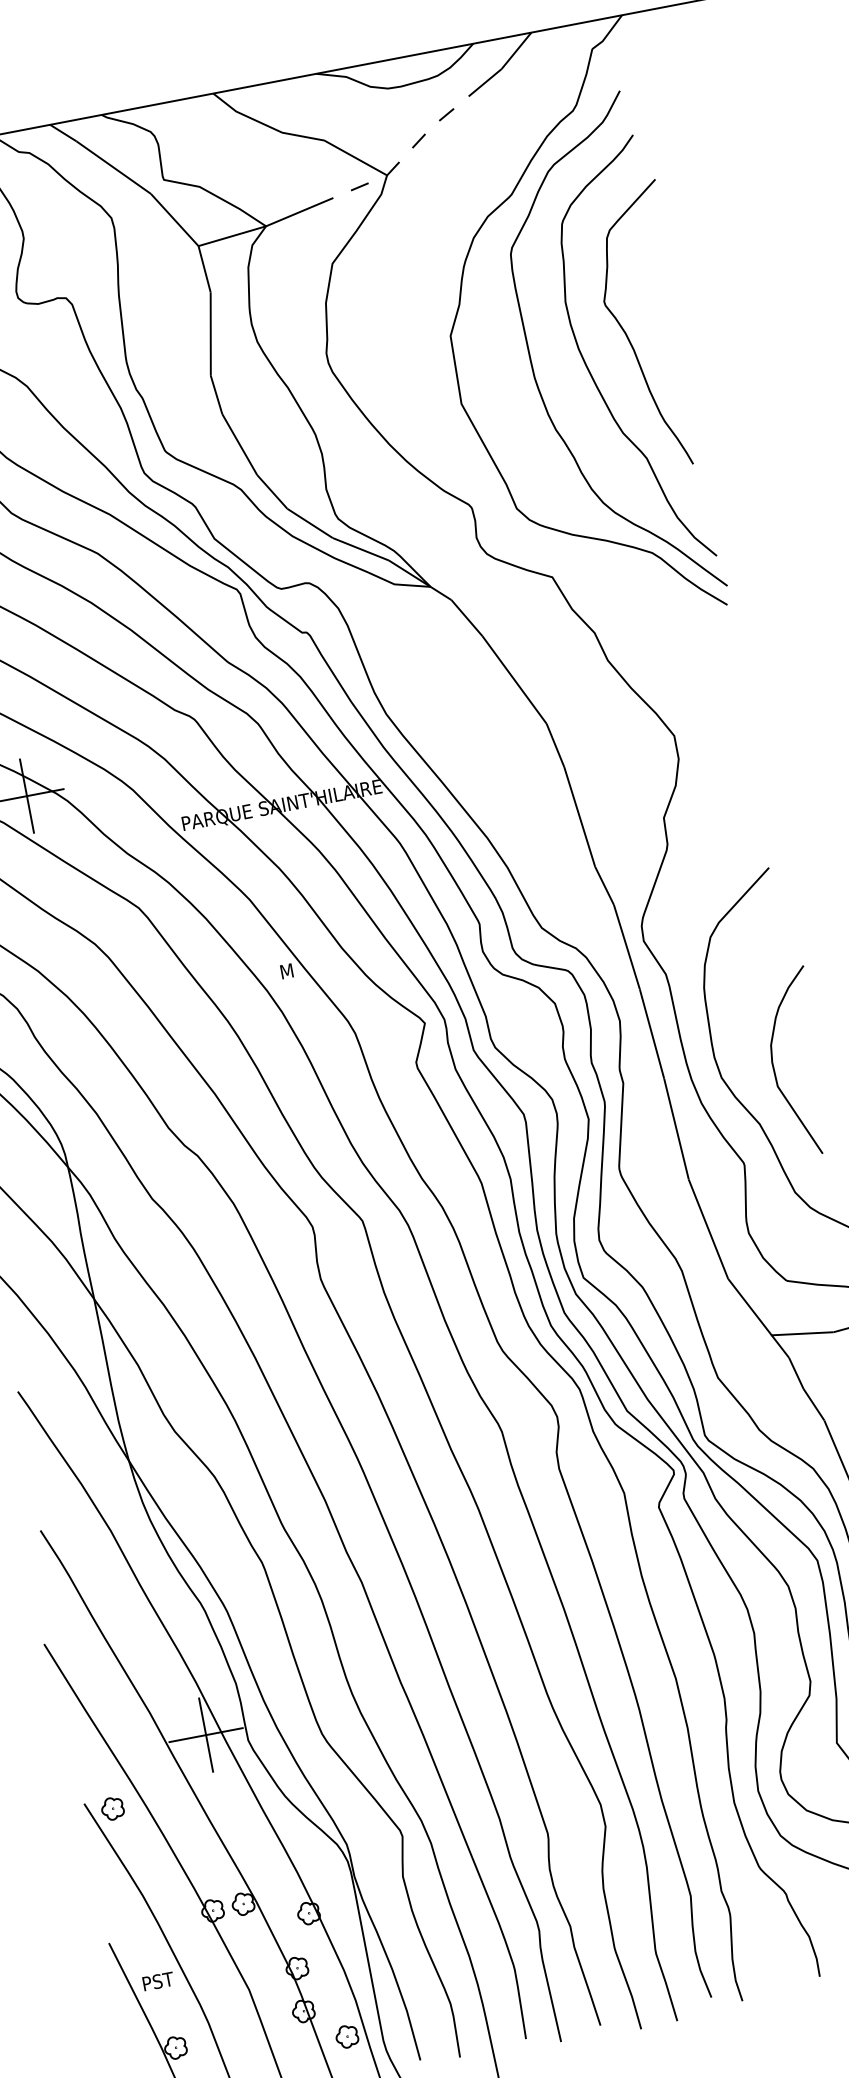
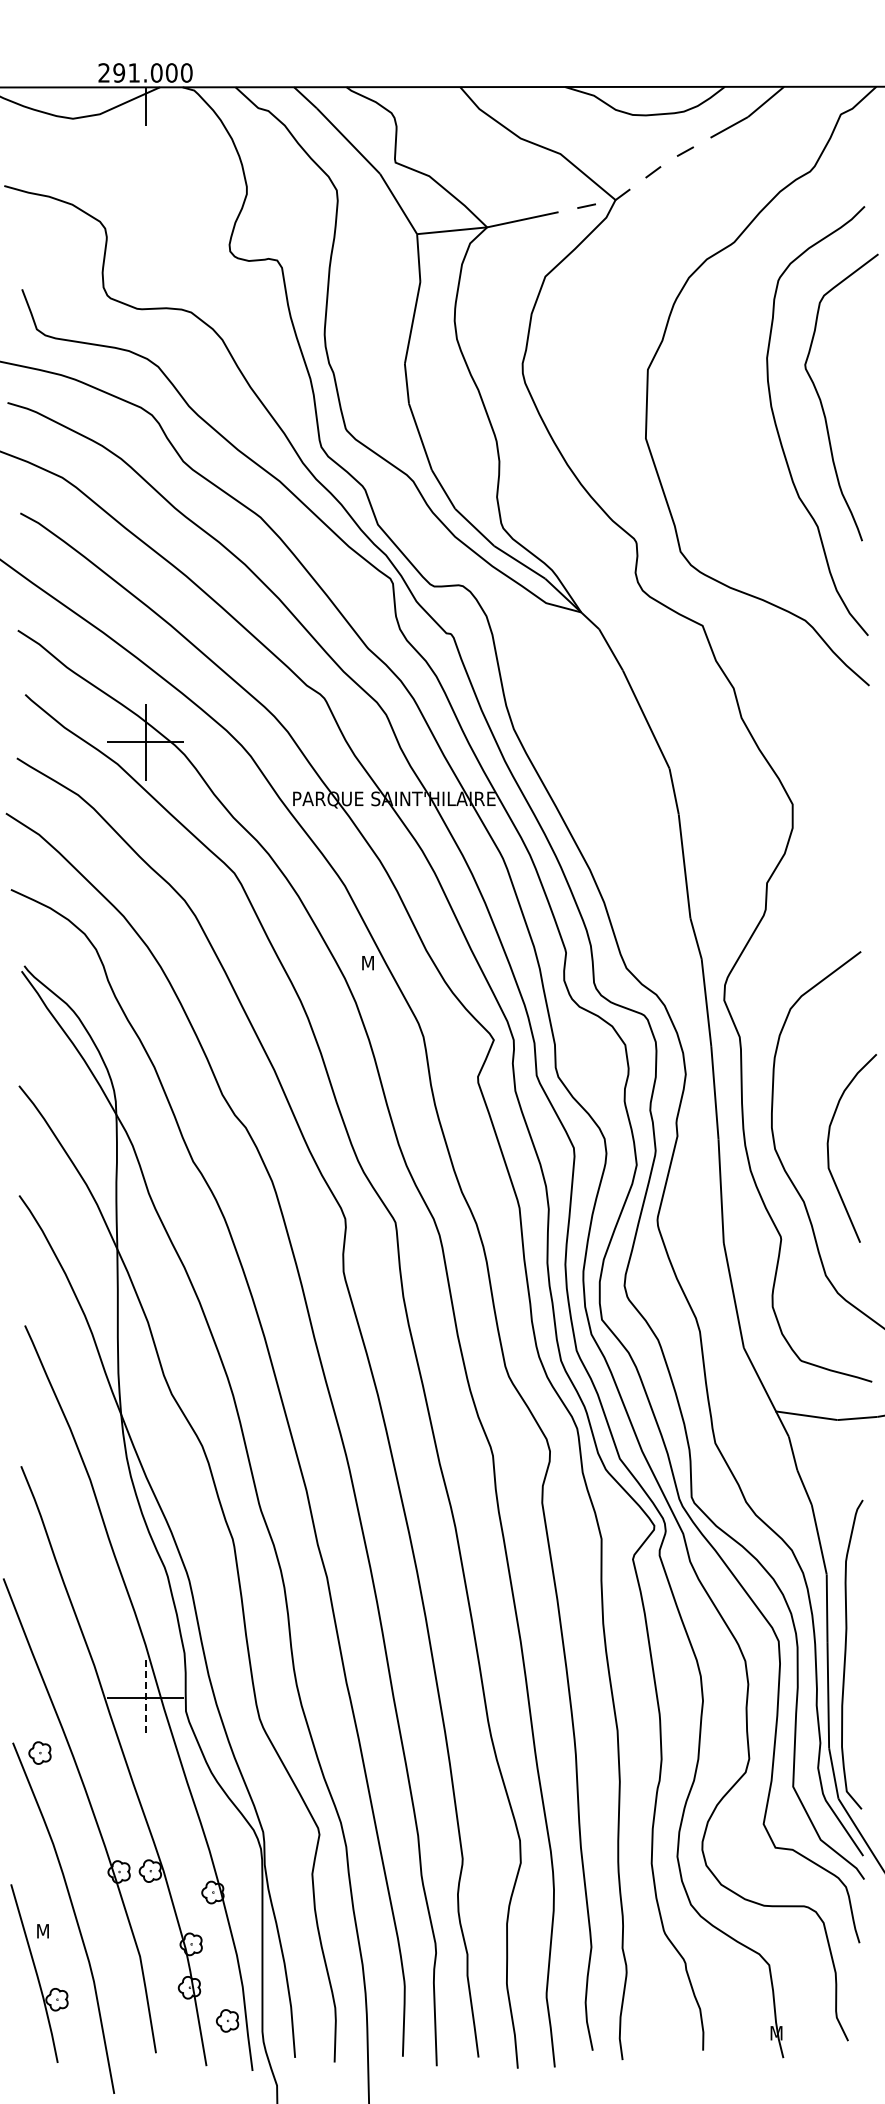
curve: (533, 365) -> (723, 414), removed
line: (206, 1735) -> (145, 1698), solid -> dashed
text: (159, 1980) -> (53, 1930), PST -> M

